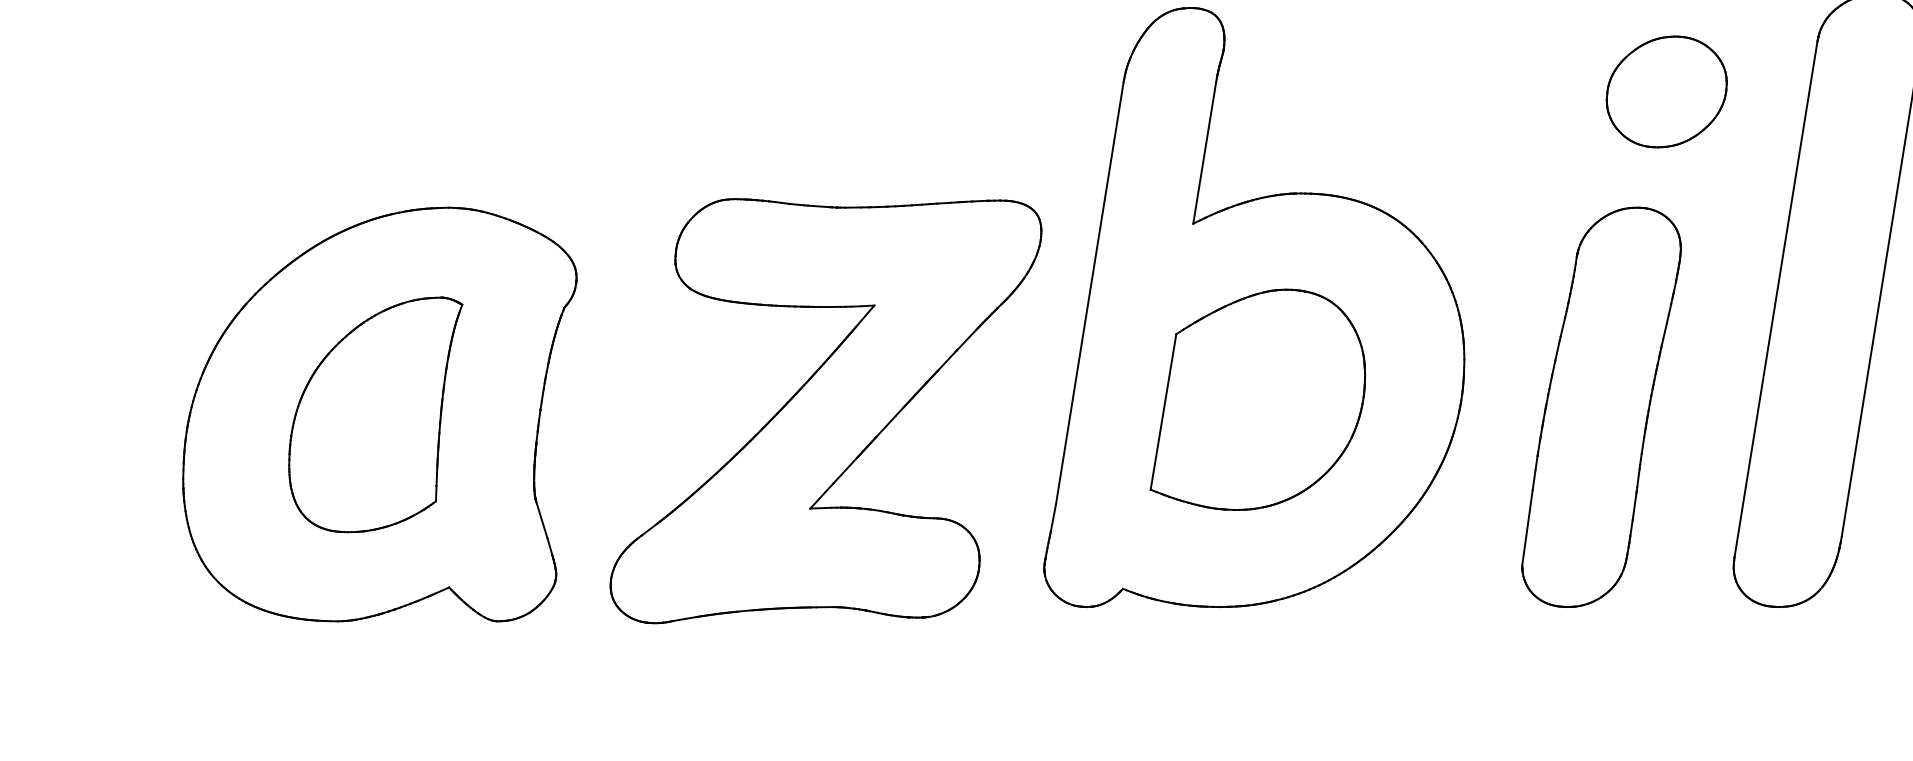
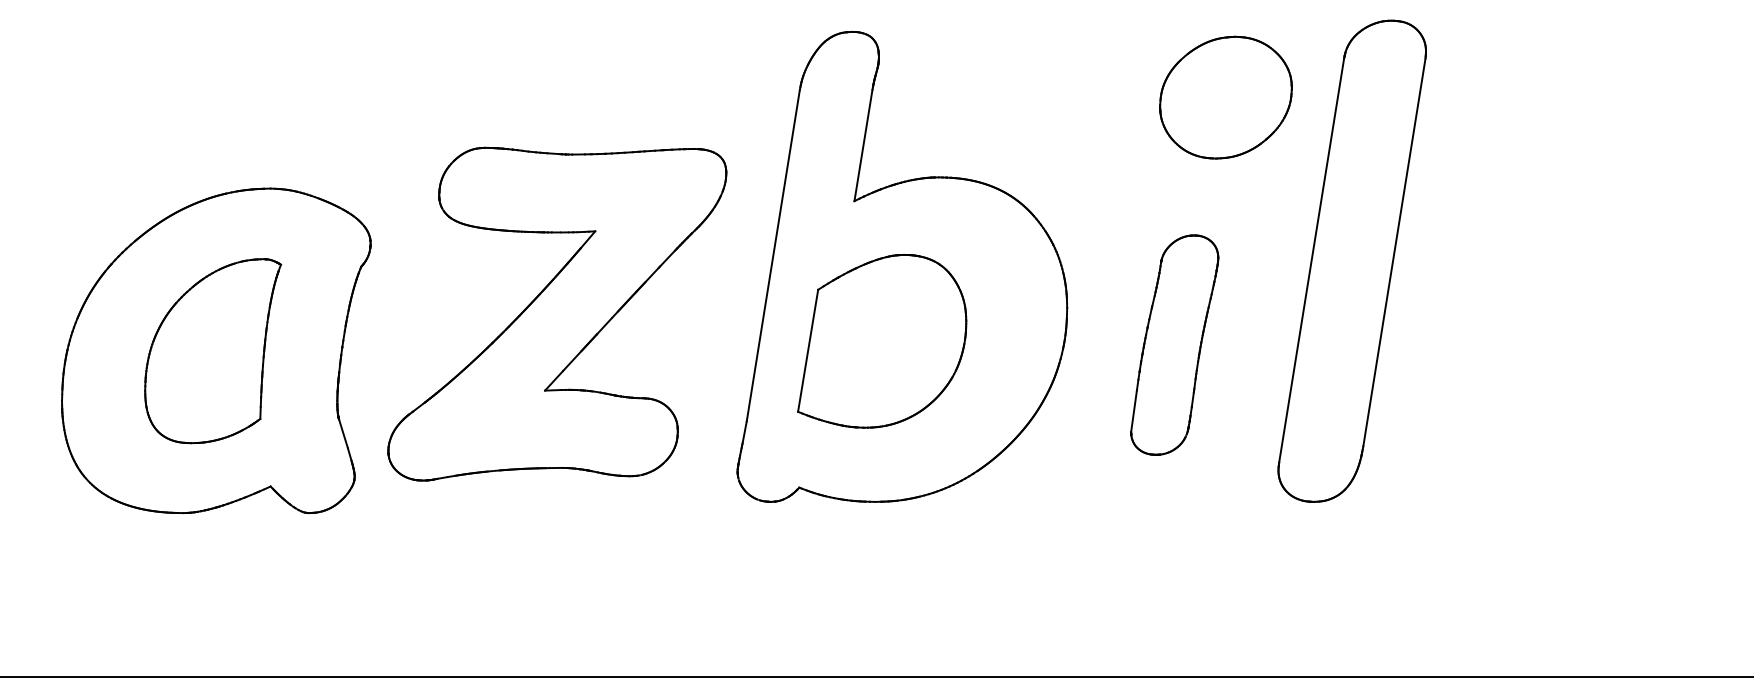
part: (1666, 91) -> (1225, 97), size x1.4
part: (1258, 400) -> (882, 341), moved
part: (1601, 406) -> (1174, 344), size x0.7
part: (826, 410) -> (557, 313), moved

